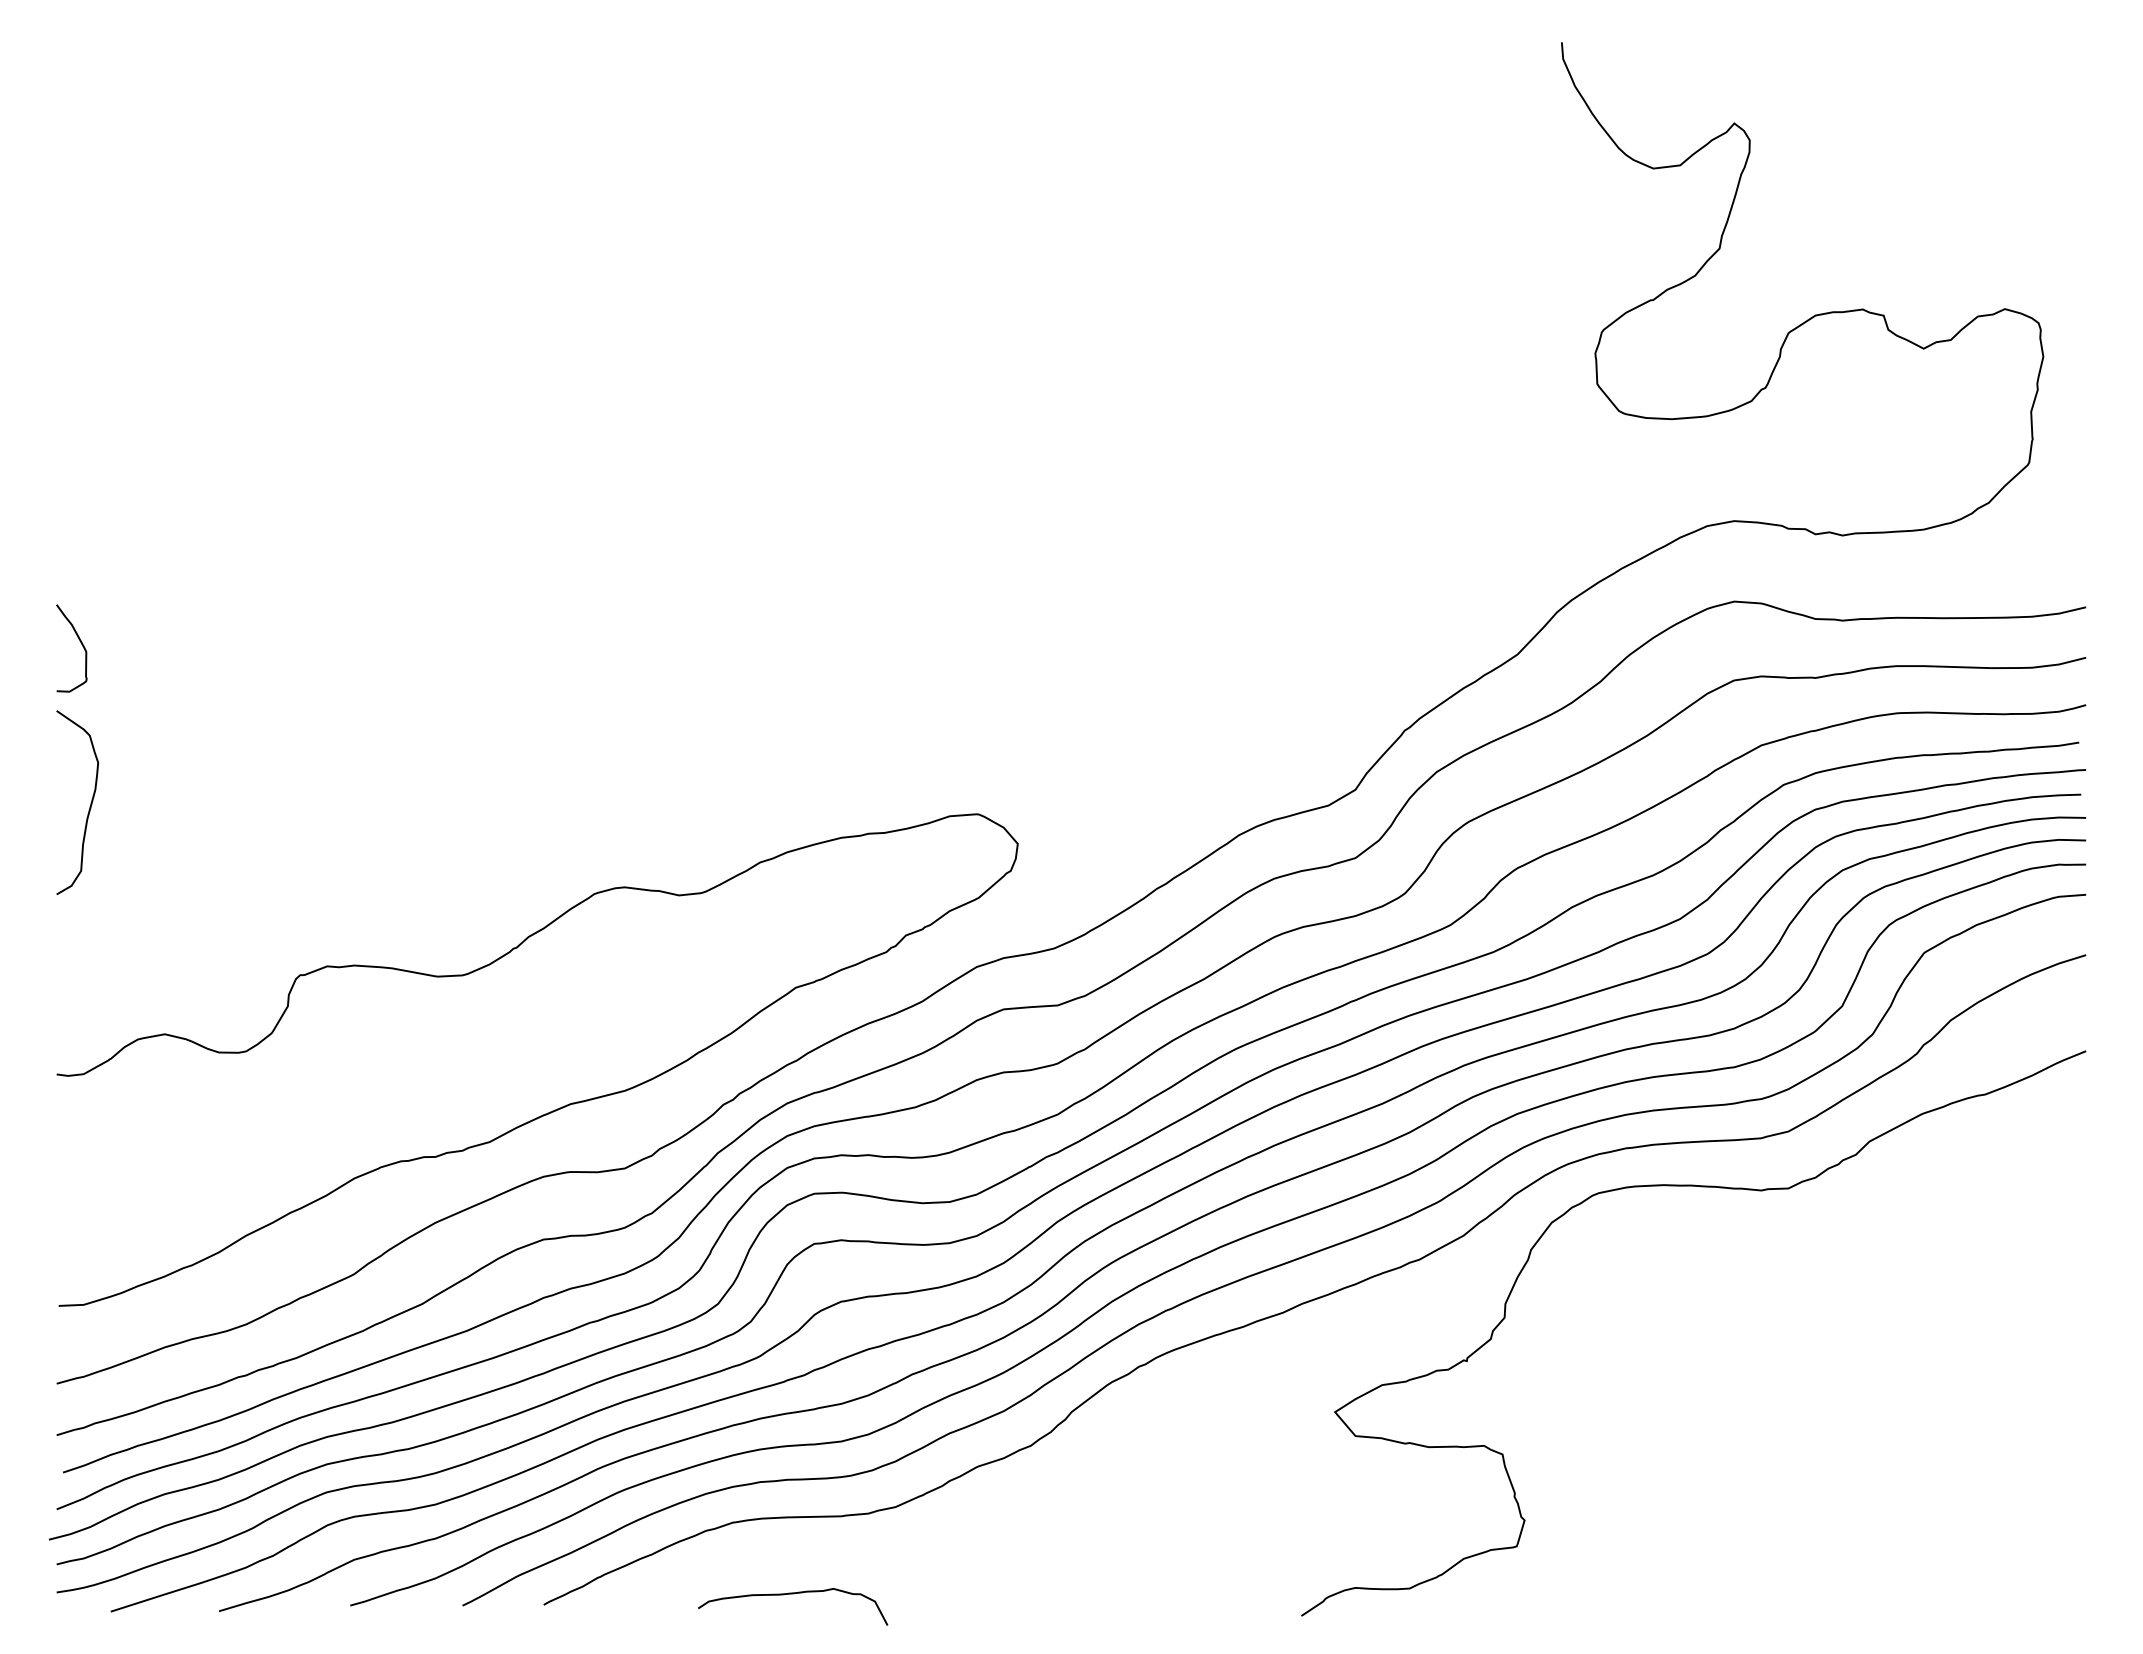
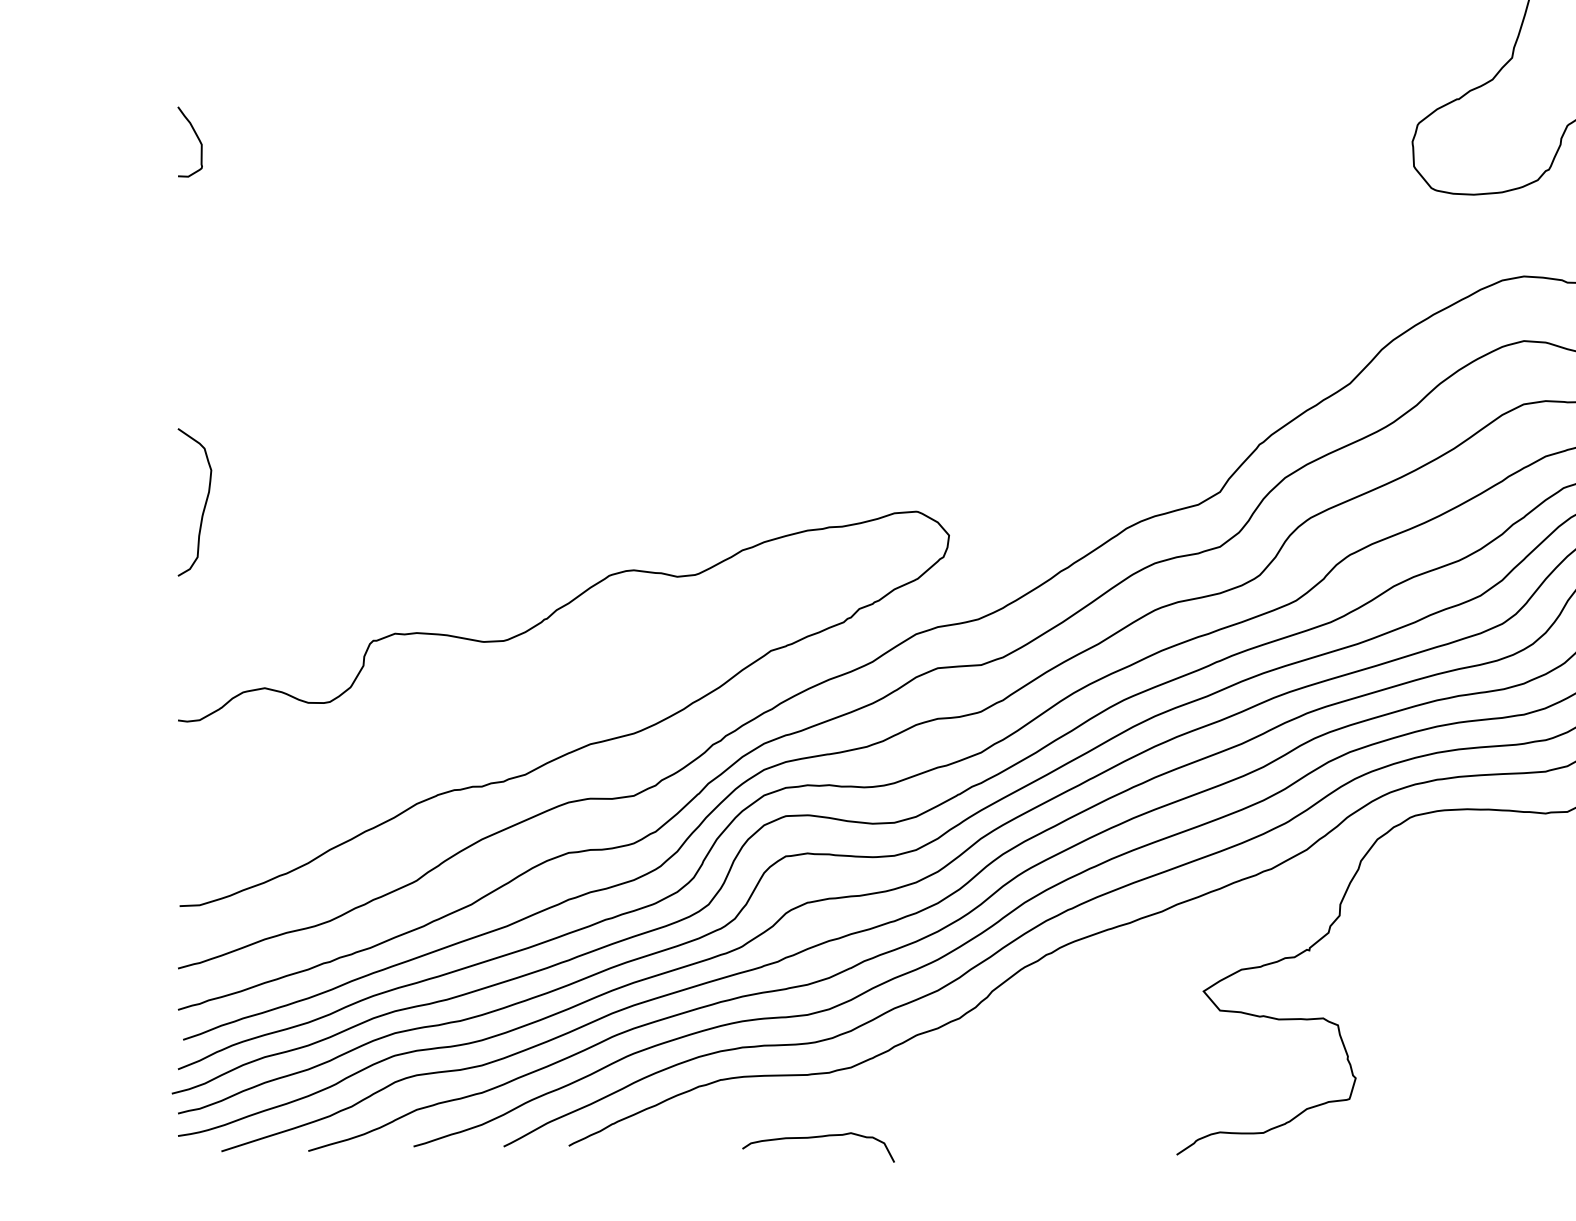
curve: (79, 641) -> (196, 136), moved
curve: (793, 1594) -> (818, 1137), moved

